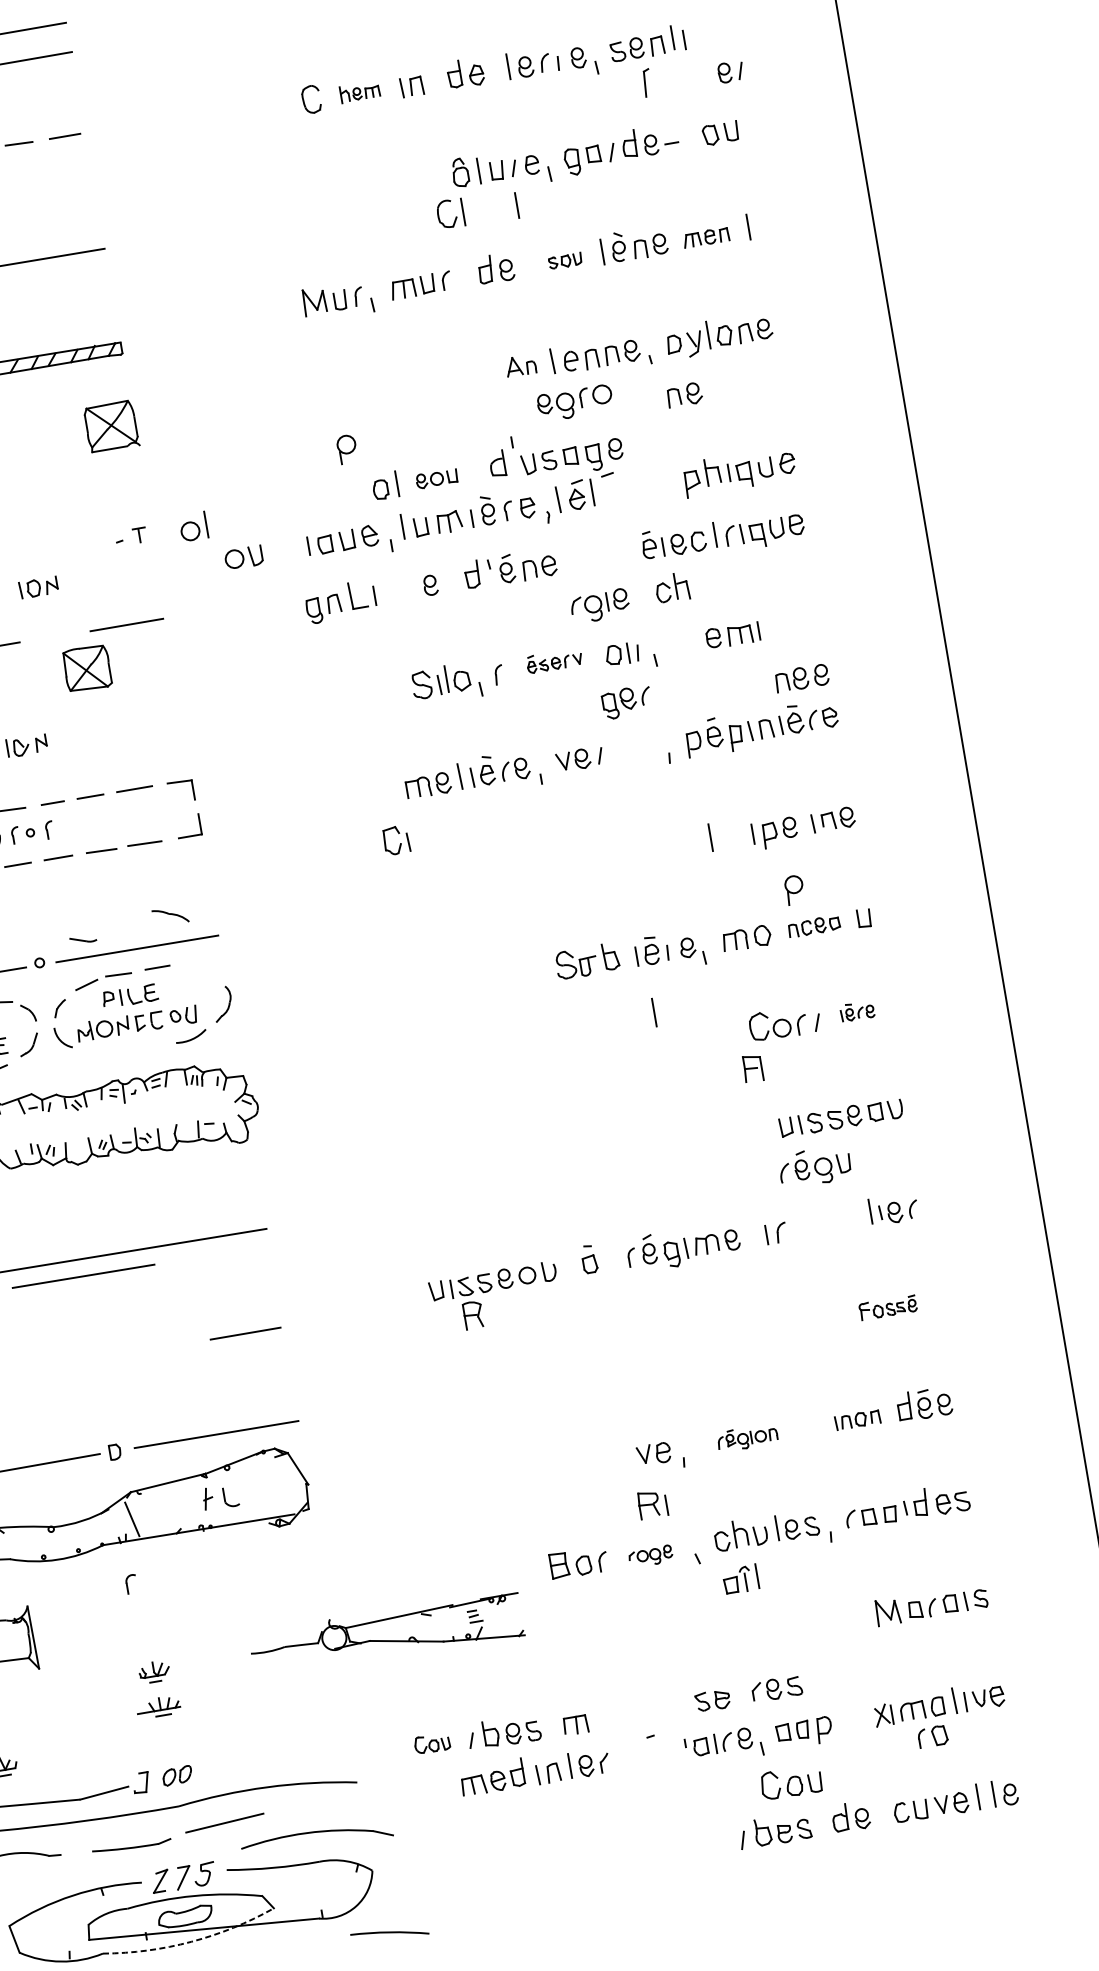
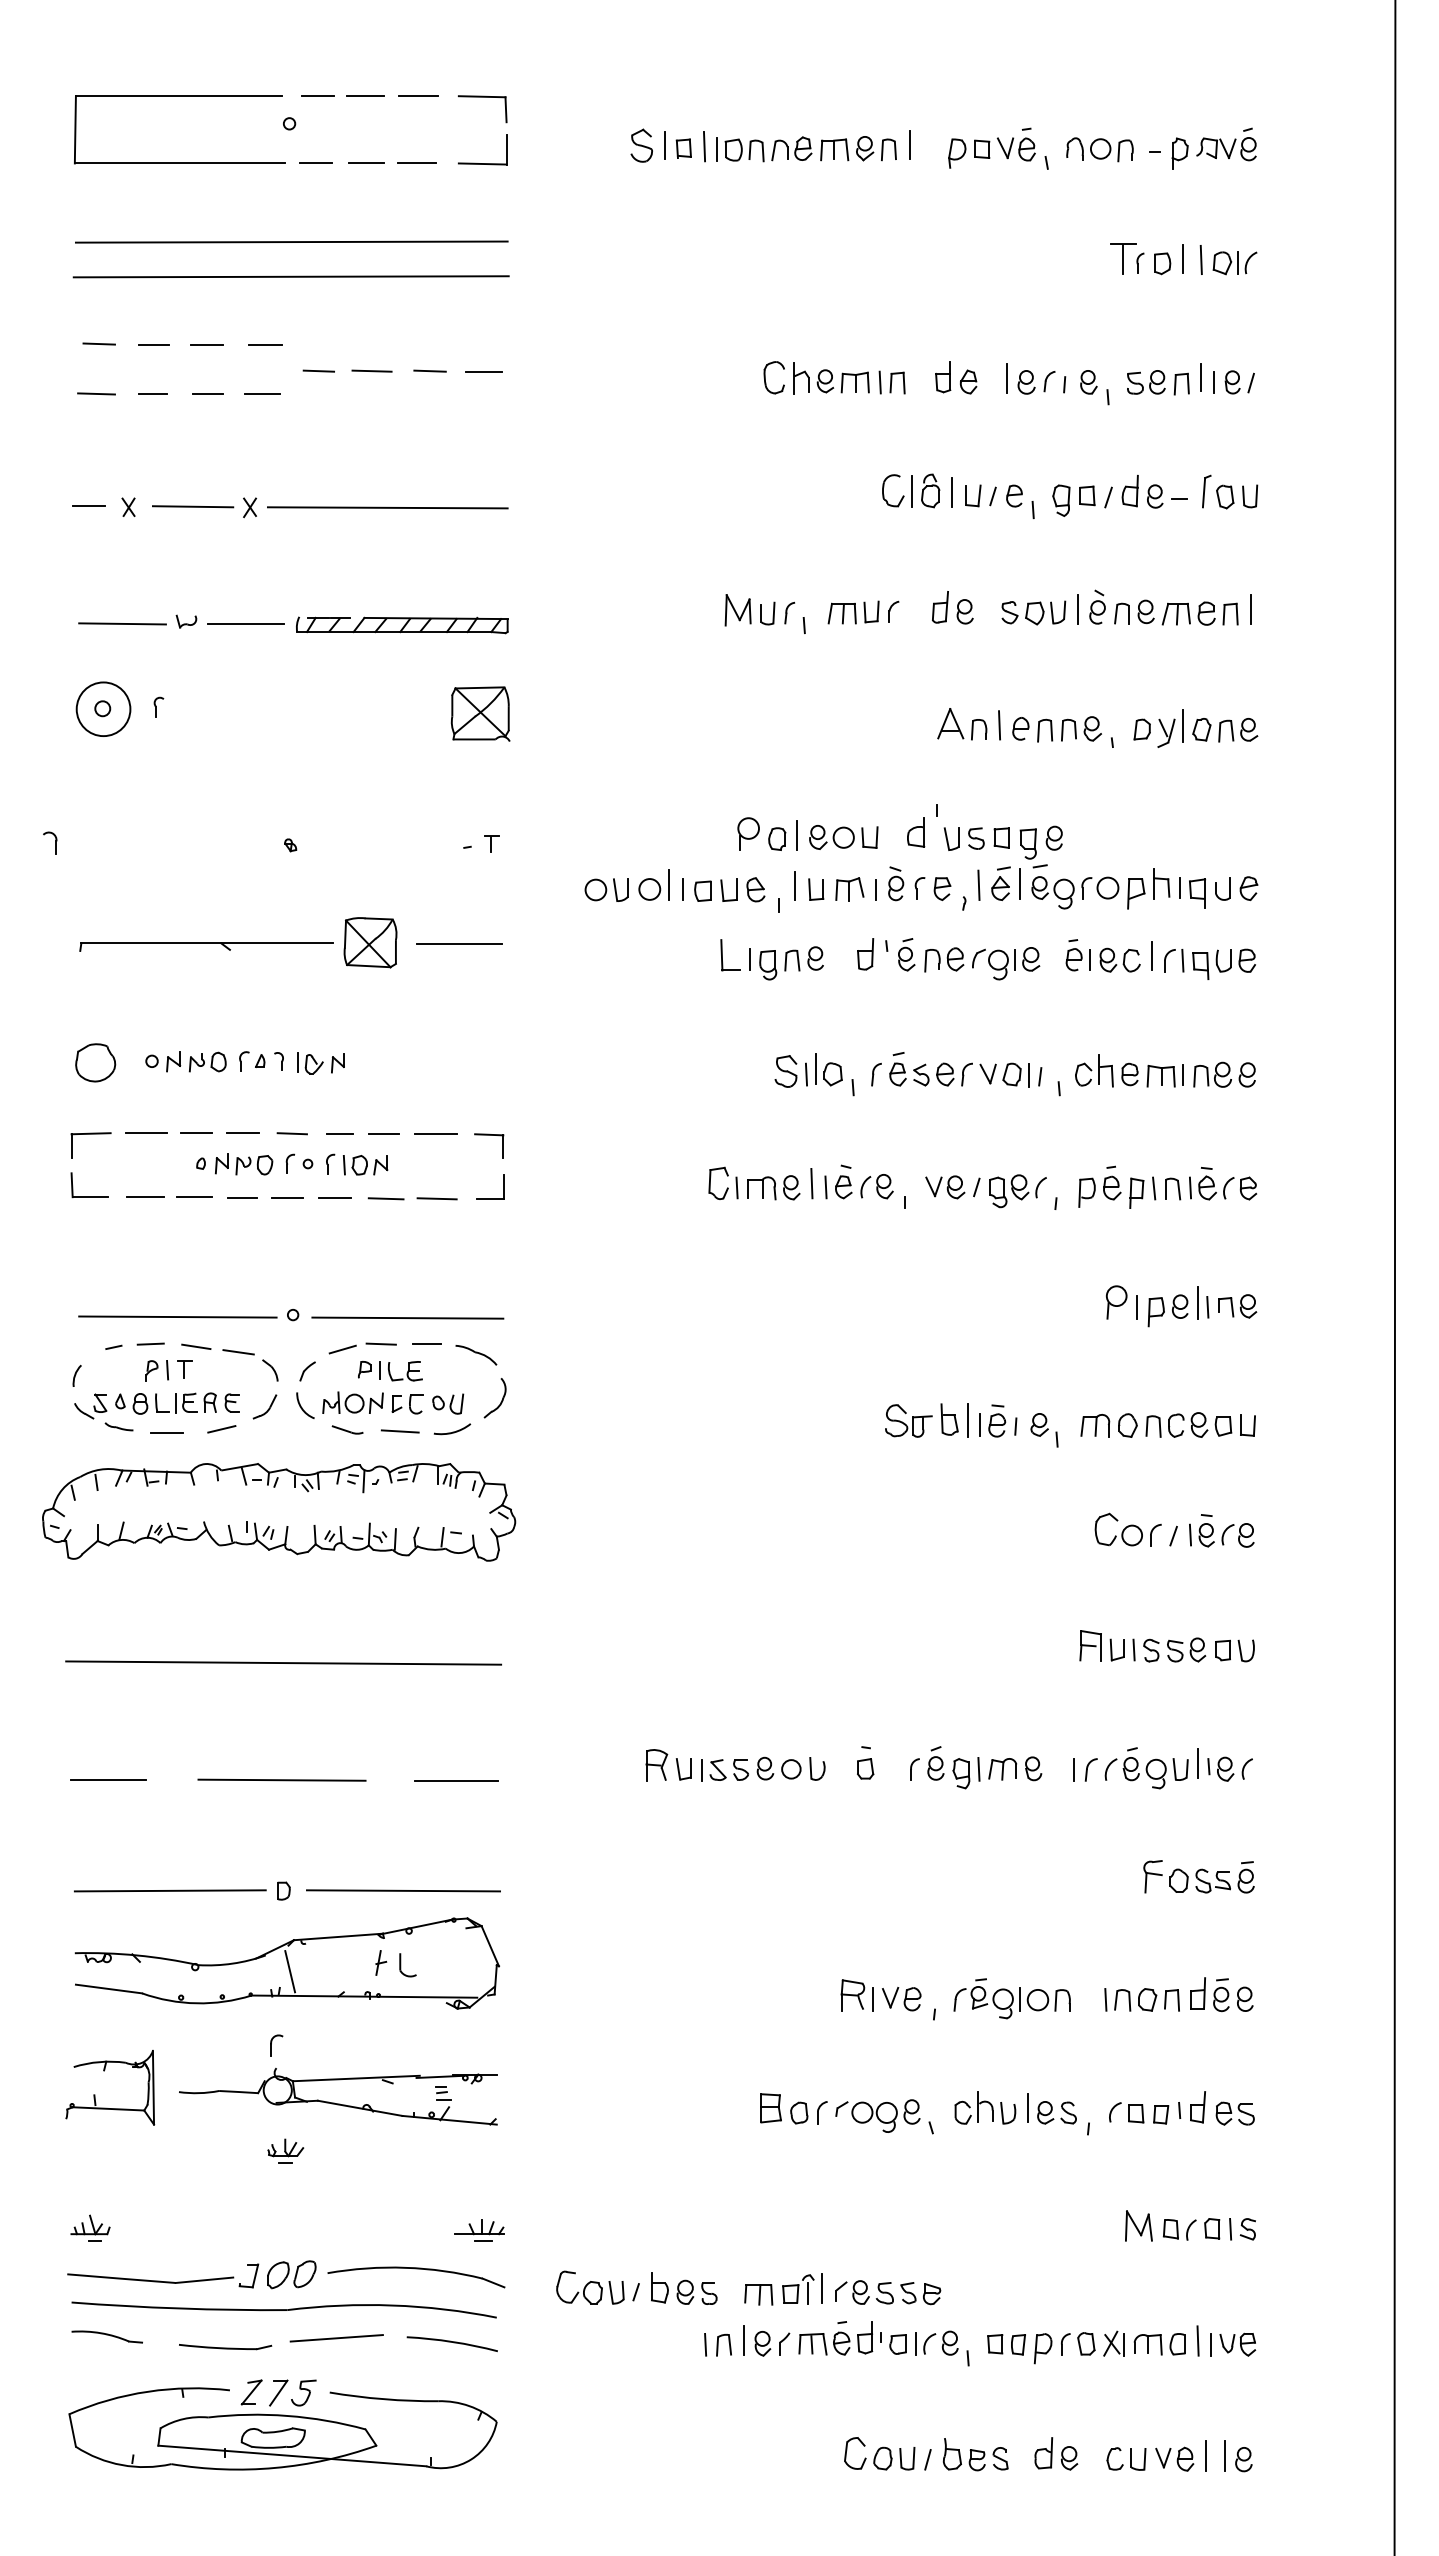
part: (730, 72) -> (1239, 382), moved
part: (647, 82) -> (1206, 491), moved
part: (360, 91) -> (831, 378), size x1.67
line: (516, 205) -> (988, 539), removed
part: (456, 216) -> (903, 495), moved
part: (705, 237) -> (1199, 613), size x1.43
part: (565, 260) -> (1033, 612), size x1.67
part: (521, 365) -> (962, 724), size x1.43
part: (684, 394) -> (1144, 789), removed
part: (575, 402) -> (1075, 892), moved
part: (347, 448) -> (748, 833), moved
part: (436, 478) -> (843, 837), size x1.43
part: (192, 526) -> (653, 884), moved
part: (38, 587) -> (365, 1165), moved
part: (672, 587) -> (1094, 1070), moved
part: (600, 606) -> (1006, 963), moved
part: (323, 608) -> (779, 964), moved
part: (554, 661) -> (942, 1069), size x1.67
part: (87, 668) -> (370, 942), moved
part: (801, 677) -> (1224, 1074), moved
part: (626, 702) -> (1017, 1191), moved
line: (710, 837) -> (1197, 1302), moved
part: (400, 843) -> (727, 1187), moved
part: (794, 890) -> (1116, 1302), moved
part: (170, 916) -> (476, 1355), moved
part: (813, 926) -> (1188, 1424), size x1.43
part: (83, 939) -> (347, 1429), moved
part: (857, 1010) -> (1221, 1530), size x1.67
line: (654, 1012) -> (967, 1420), moved
line: (146, 1046) -> (399, 1431), added
part: (752, 1068) -> (1090, 1645), moved
part: (814, 1167) -> (1146, 1768), moved
line: (83, 1275) -> (281, 1779), moved
part: (887, 1307) -> (1198, 1876), size x1.67
part: (473, 1315) -> (656, 1765), moved
part: (857, 1419) -> (1141, 1999), size x1.43
part: (746, 1437) -> (1011, 1998), size x1.67
part: (652, 1504) -> (856, 1995), moved
part: (650, 1556) -> (877, 2115), size x1.67
part: (740, 1579) -> (802, 2288), moved
part: (387, 1640) -> (338, 2103), moved
part: (776, 1688) -> (864, 2292), moved
part: (158, 1707) -> (479, 2230), moved
part: (933, 1736) -> (1078, 2343), moved
part: (432, 1743) -> (590, 2287), size x1.67
part: (177, 1775) -> (291, 2274), size x1.43
part: (492, 1777) -> (835, 2338), moved
part: (791, 1782) -> (879, 2453), moved
part: (316, 1832) -> (416, 2269), moved
arc: (388, 1932) -> (451, 2342), moved
arc: (191, 1941) -> (275, 2467), dashed -> solid

